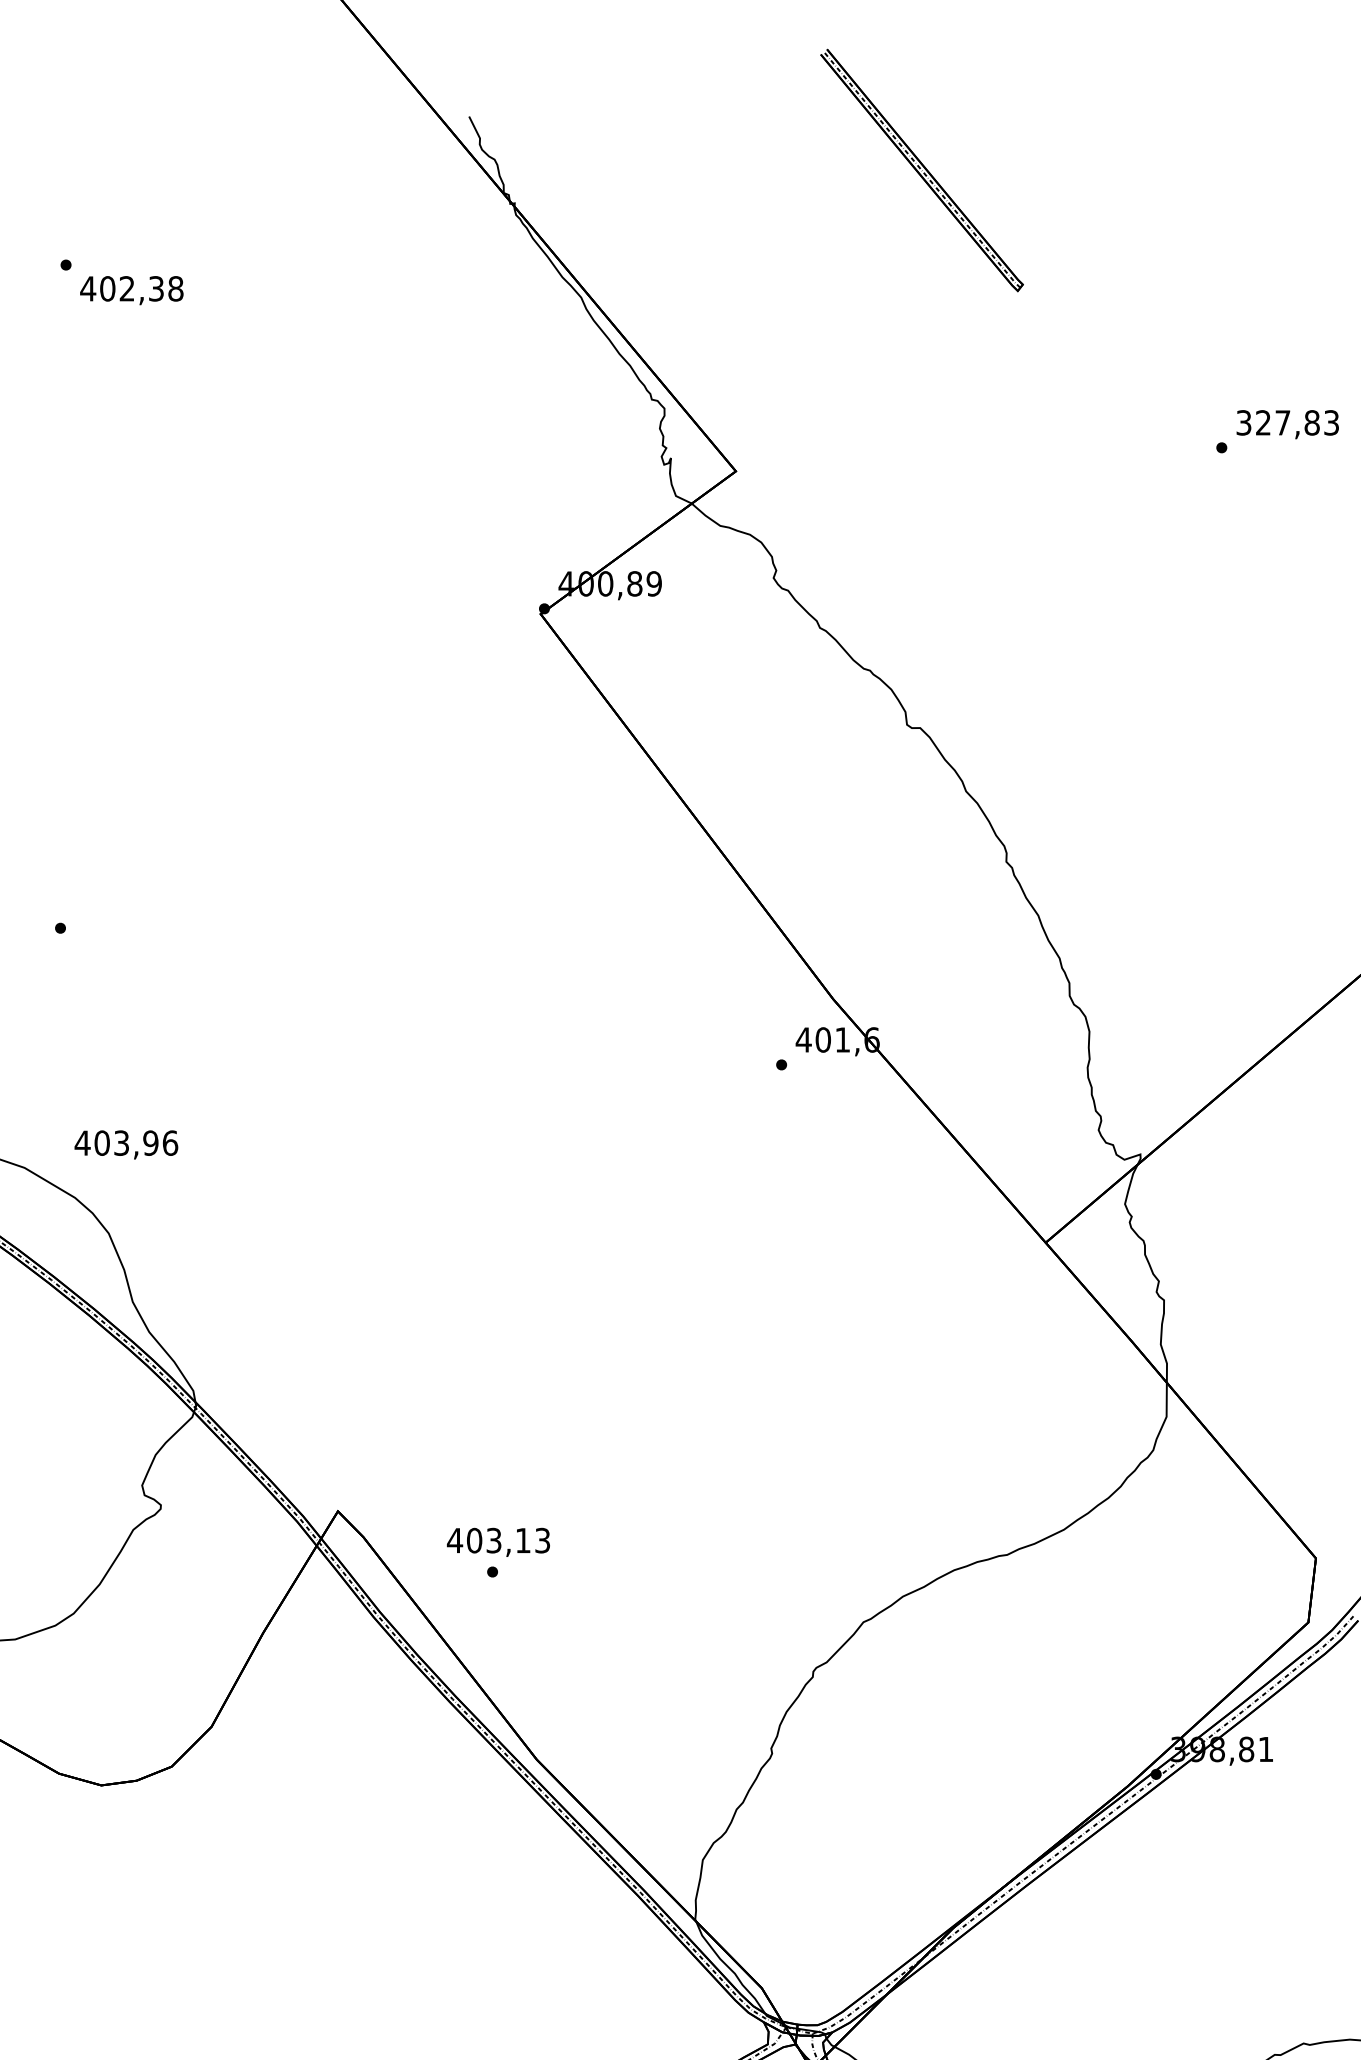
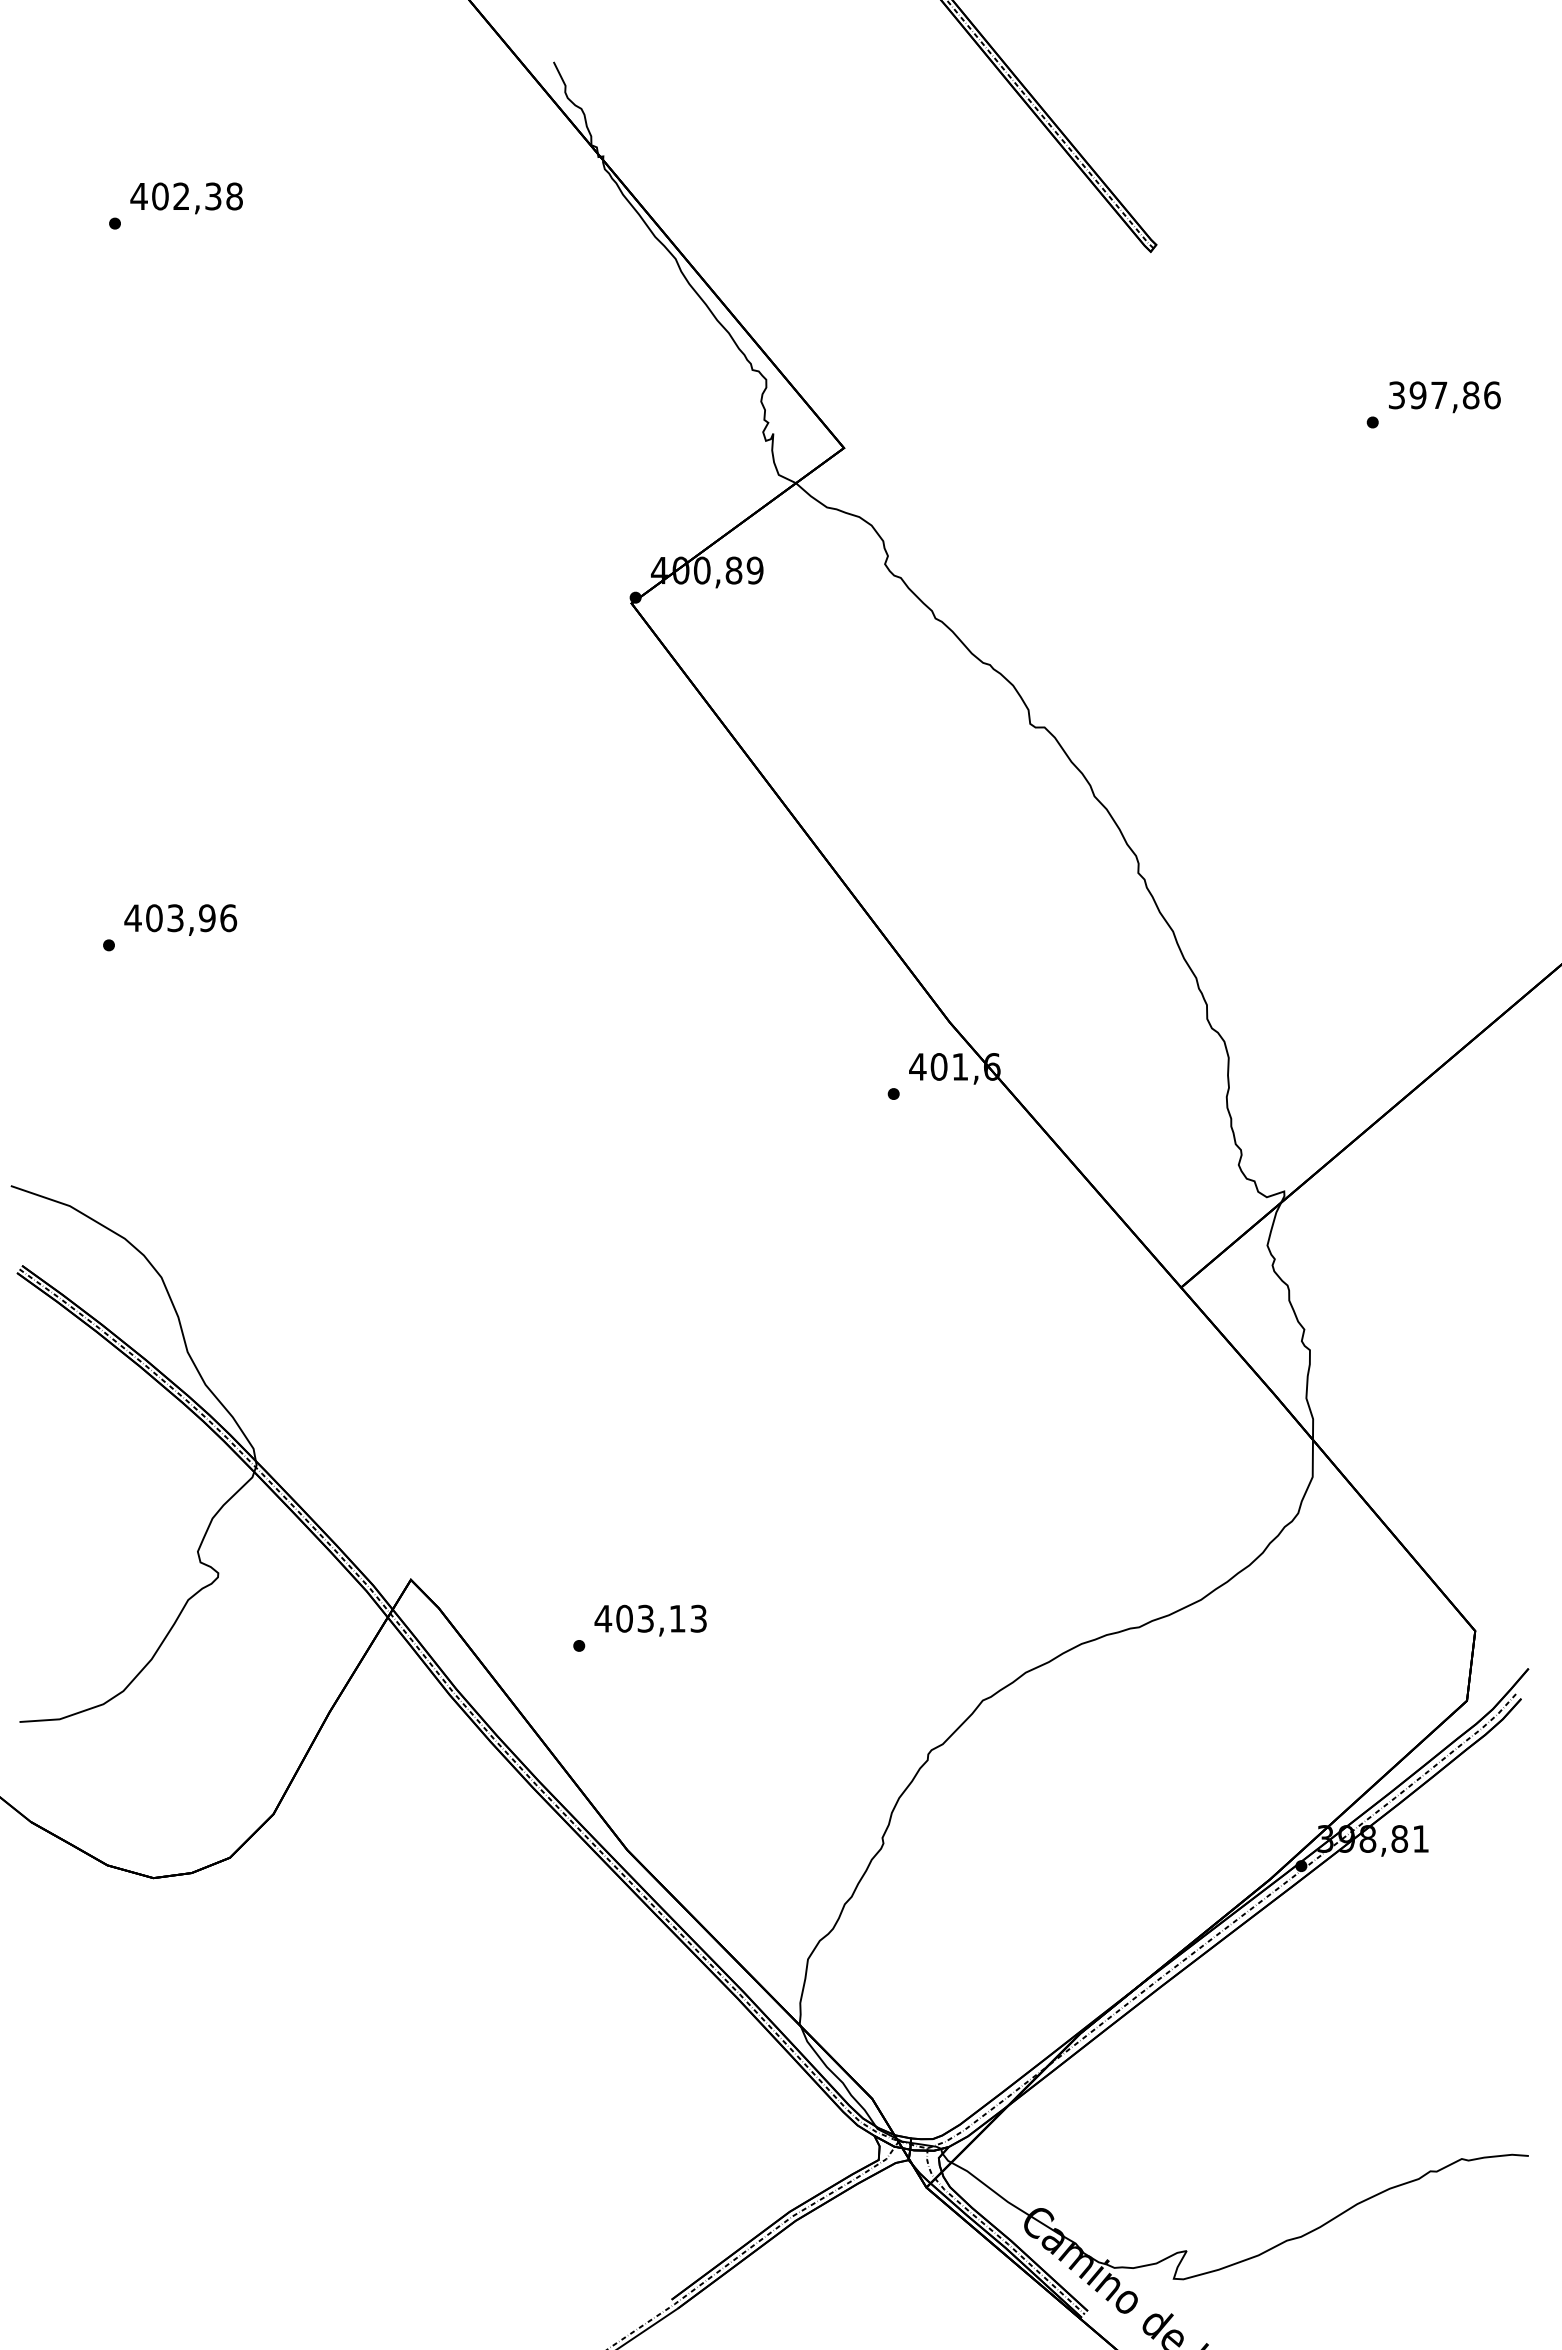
text: (131, 290) -> (186, 198), moved
text: (1296, 423) -> (1454, 395), 327,83 -> 397,86
text: (126, 1144) -> (180, 919), moved
text: (498, 1542) -> (650, 1620), moved

